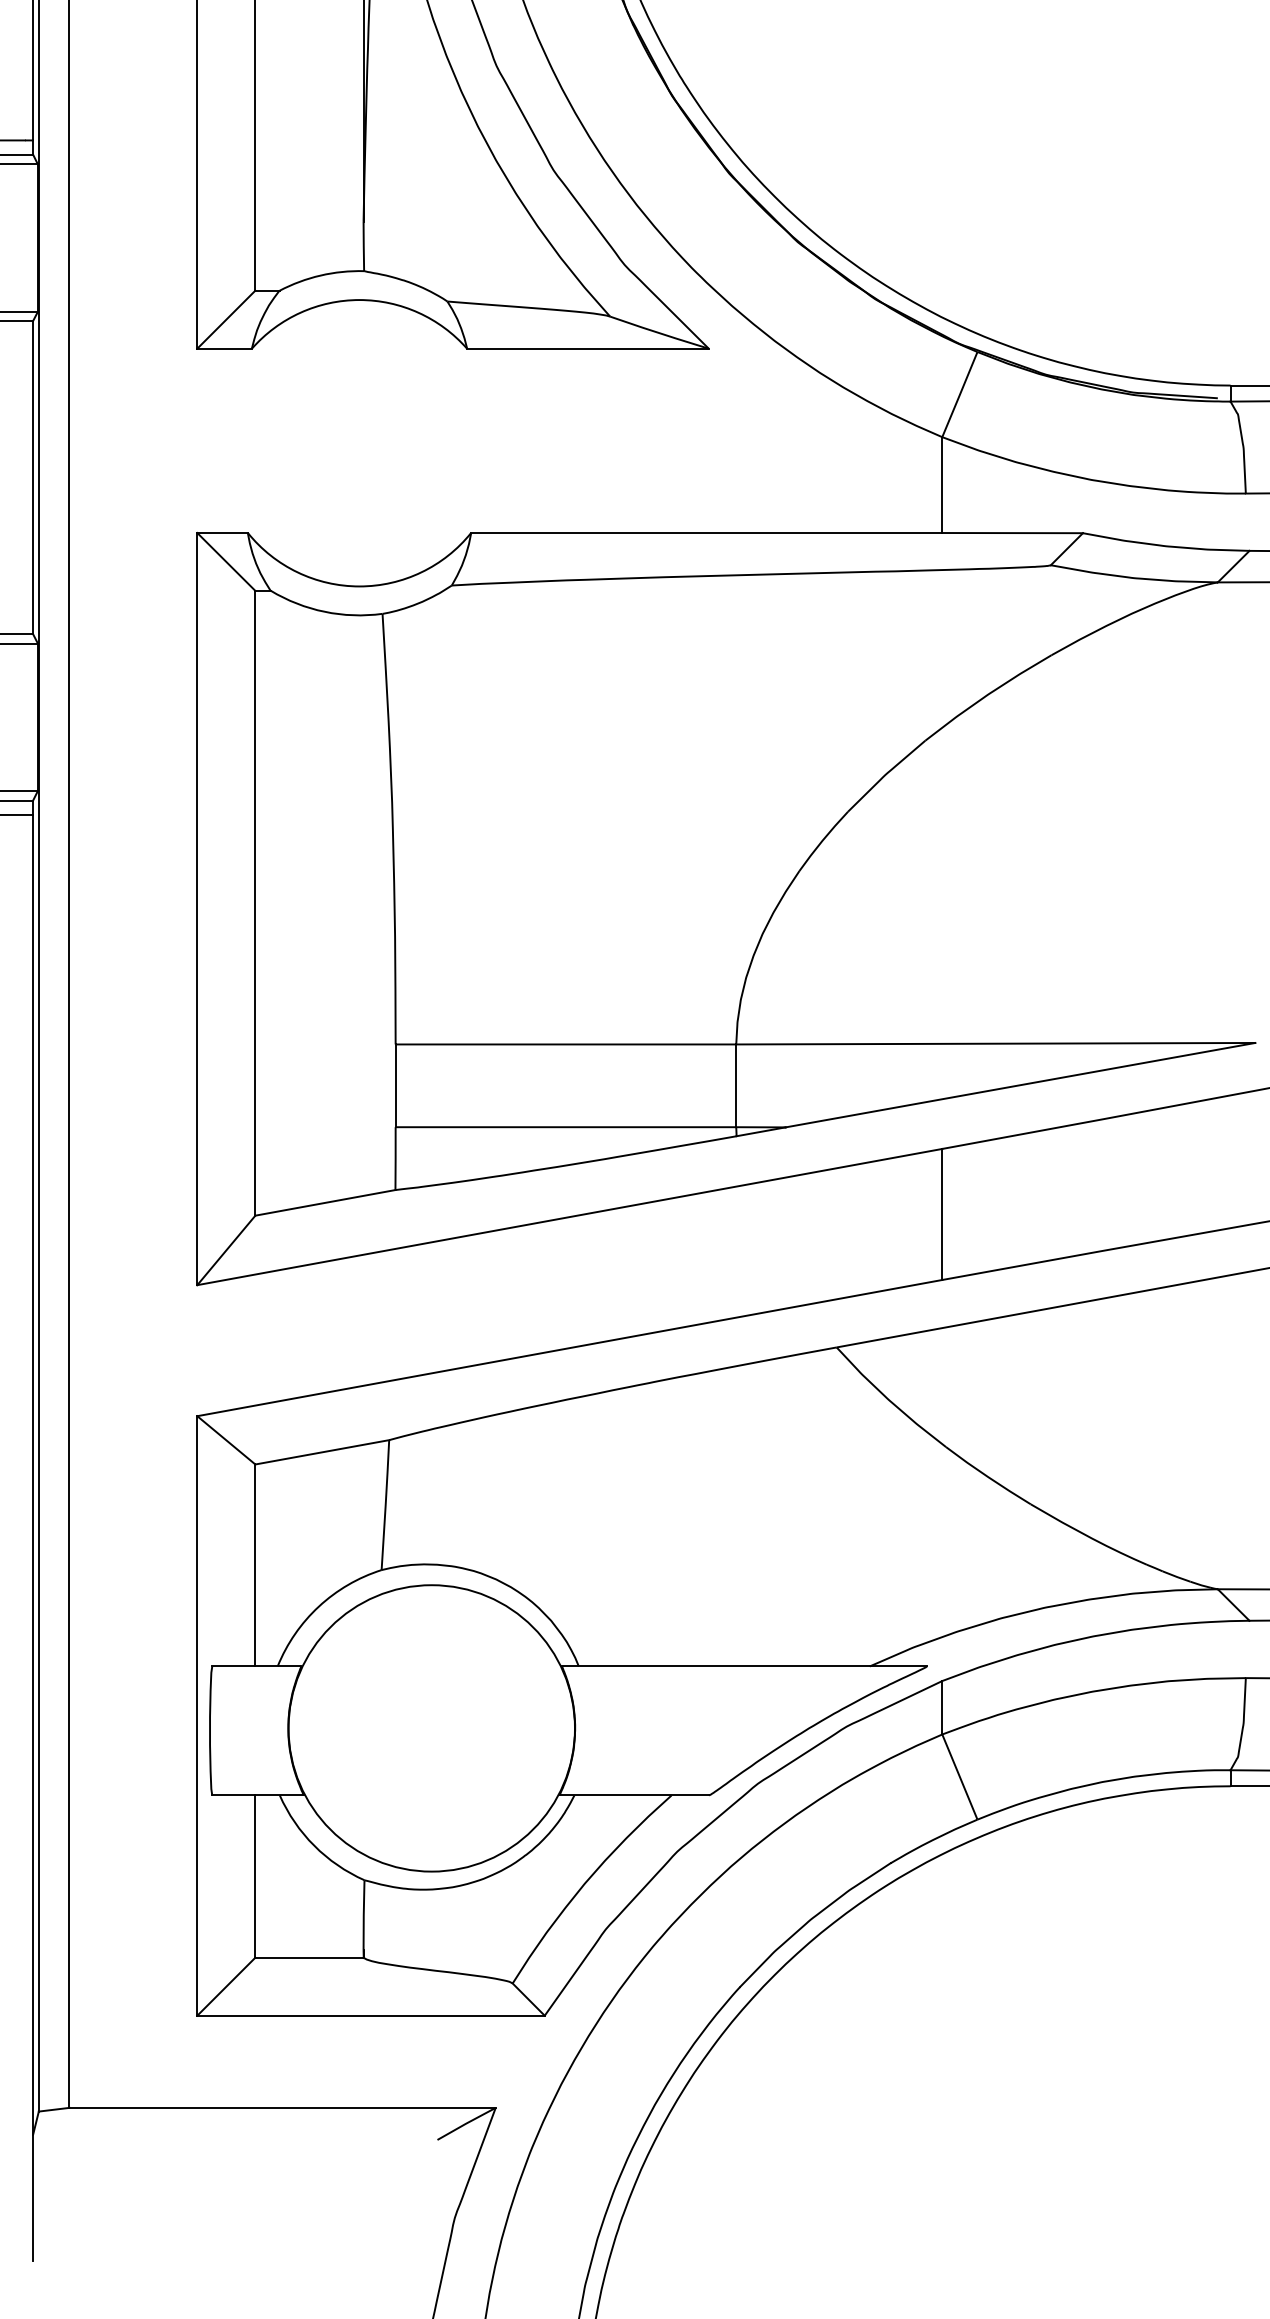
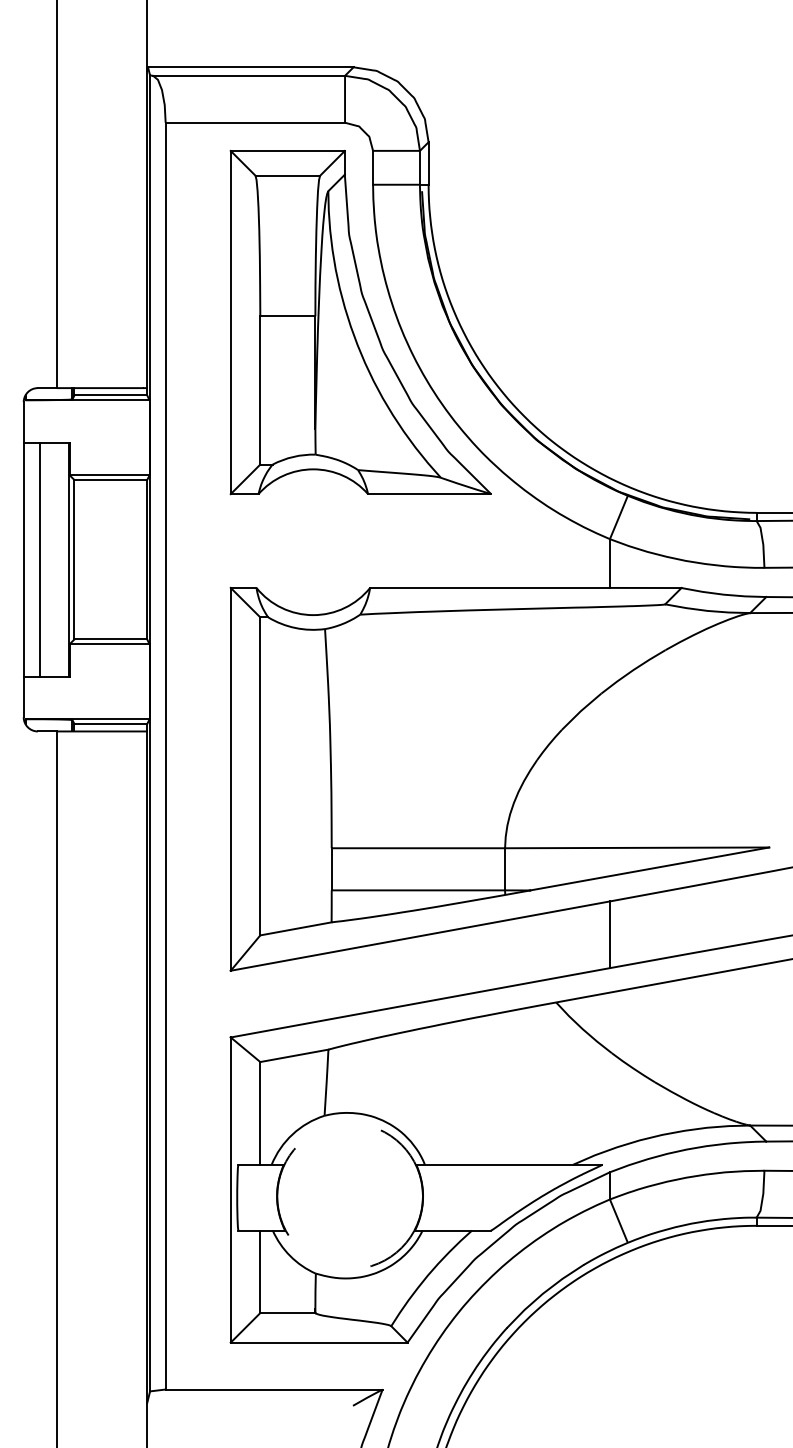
circle: (430, 1728) -> (349, 1196), solid -> dashed

